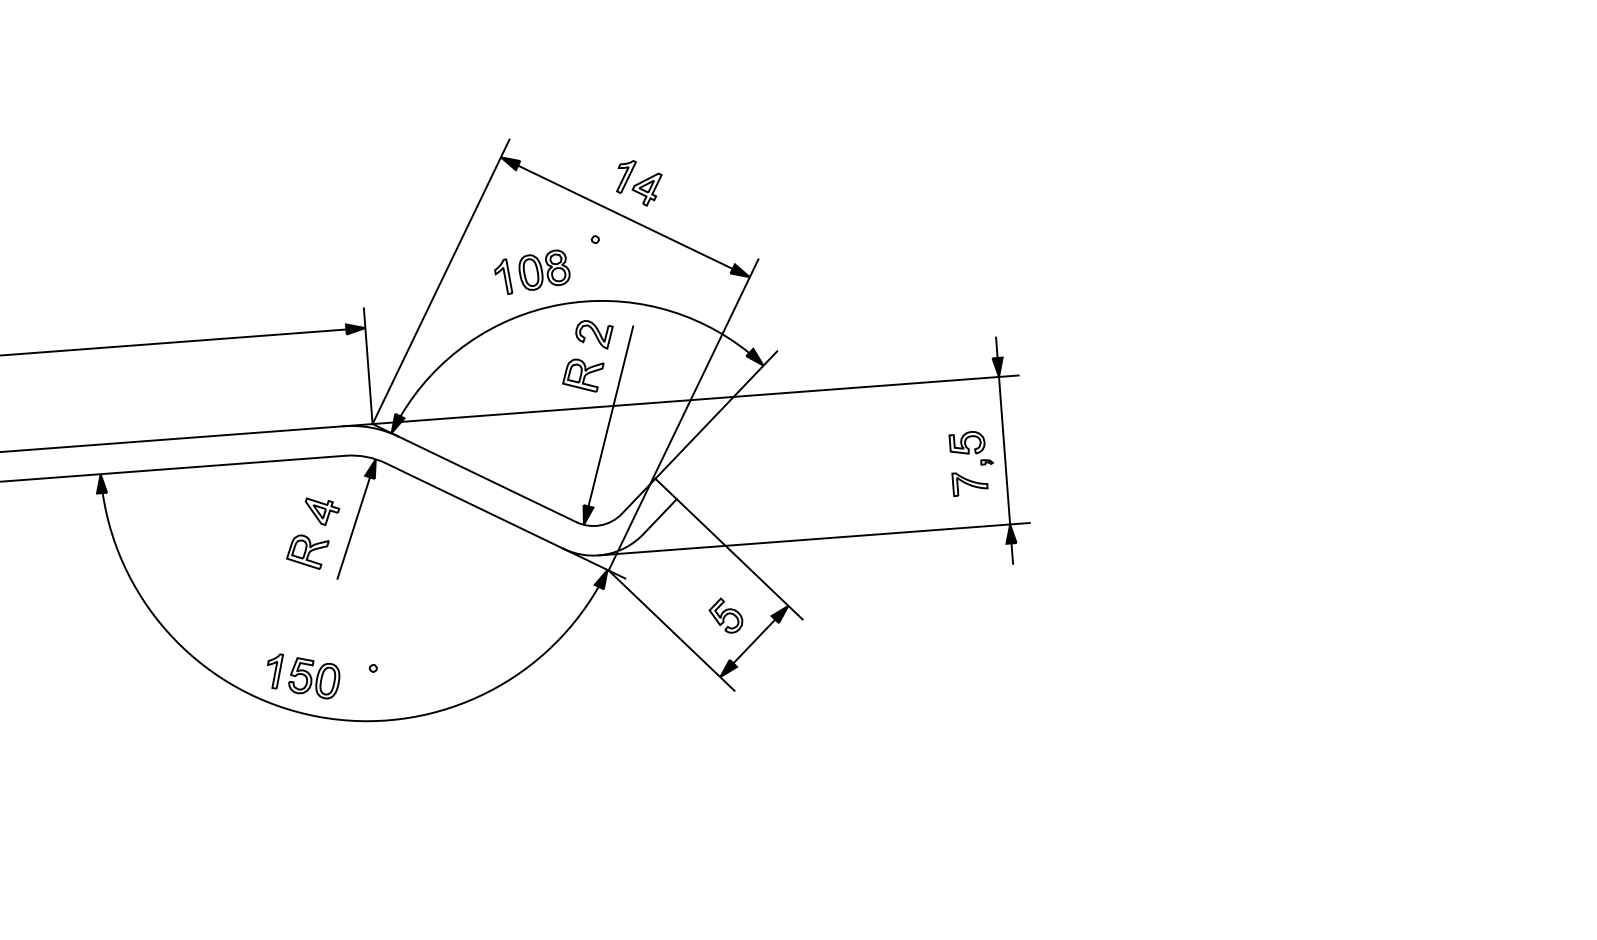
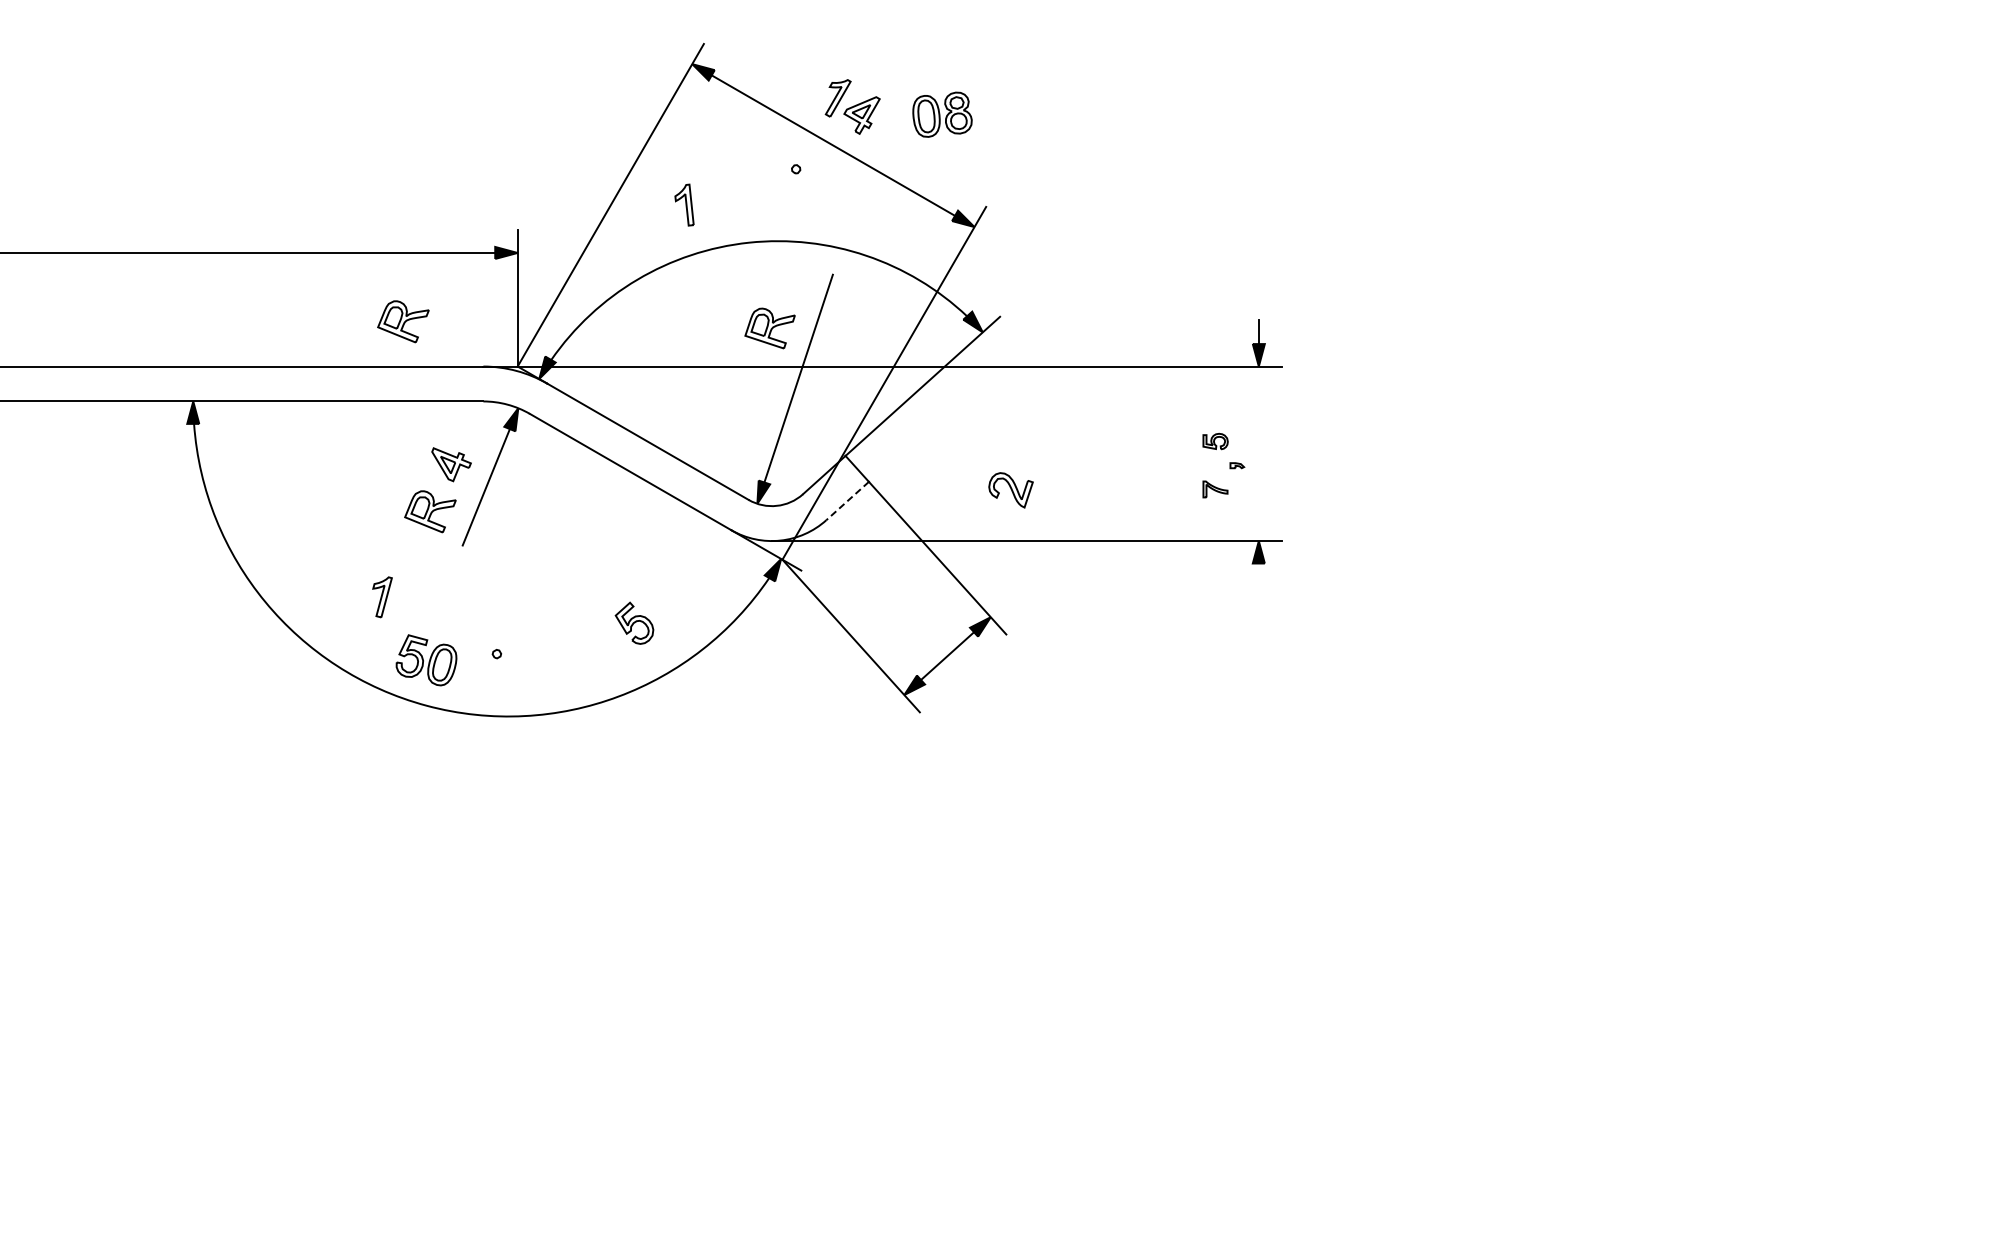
part: (544, 270) -> (942, 114), moved
part: (594, 335) -> (1010, 490), moved
part: (273, 393) -> (403, 321), added
part: (967, 443) -> (1215, 441), size x0.6
line: (1004, 450) -> (1258, 453), removed
part: (970, 483) -> (1215, 489), size x0.6
line: (659, 517) -> (847, 501), solid -> dashed
line: (1012, 553) -> (1258, 575), removed
part: (725, 615) -> (634, 622), moved
part: (276, 671) -> (382, 597), moved

